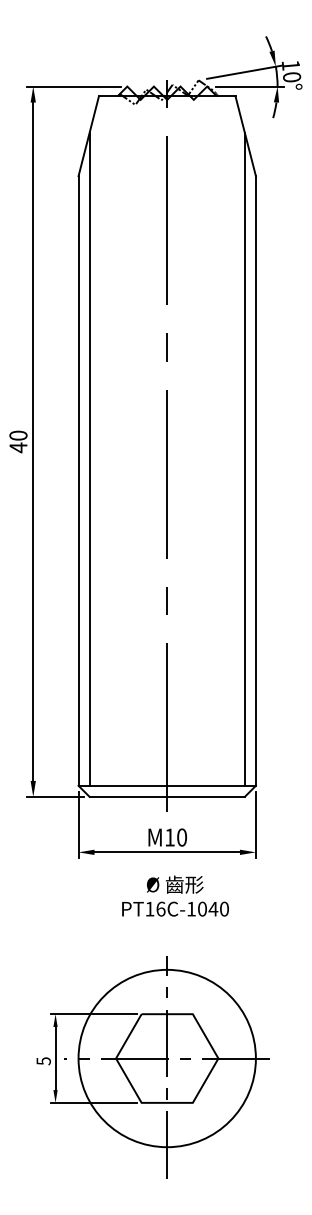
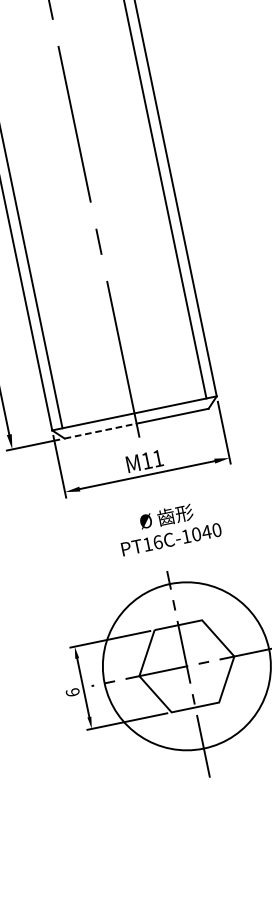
line: (128, 796) -> (100, 430), solid -> dashed
text: (182, 837) -> (158, 458), 10 -> 11
text: (175, 895) -> (168, 526), moved
text: (43, 1061) -> (72, 692), 5 -> 6

